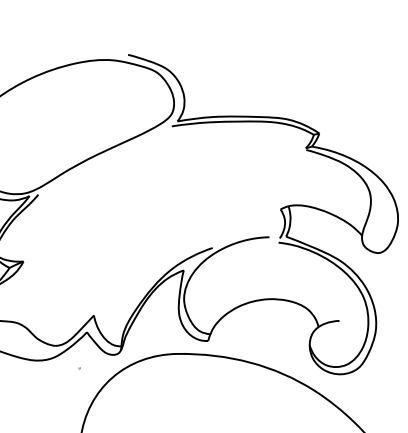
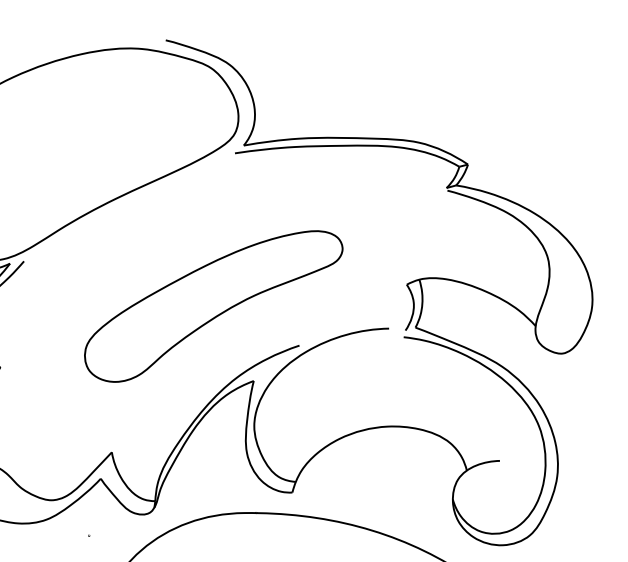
part: (158, 222) -> (213, 305), added

